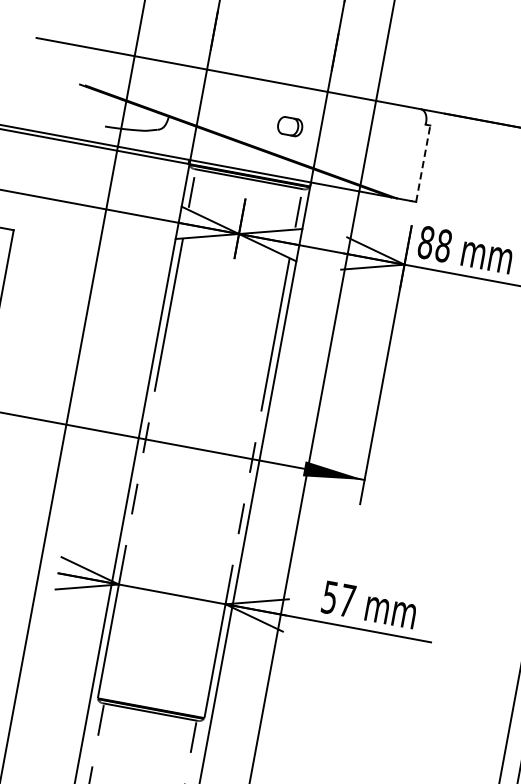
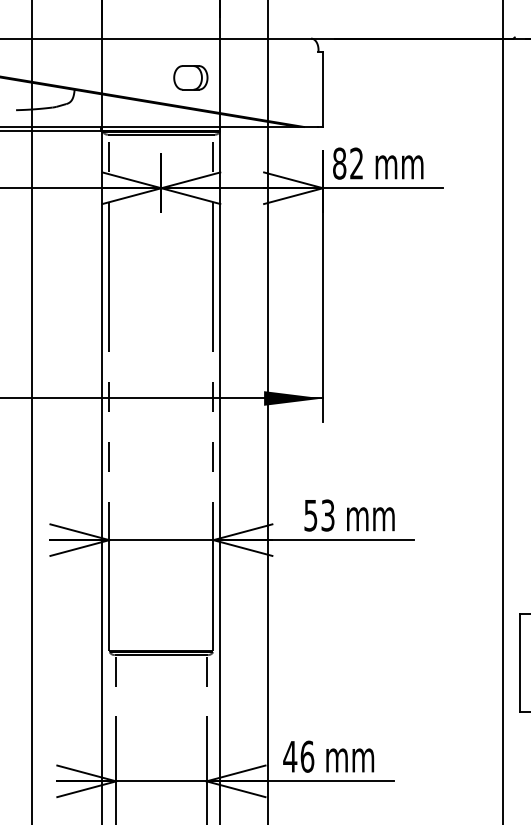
part: (289, 126) -> (190, 77), size x1.43
line: (423, 163) -> (323, 89), dashed -> solid
text: (443, 245) -> (356, 163), 88 -> 82
text: (347, 600) -> (327, 515), 57 -> 53

